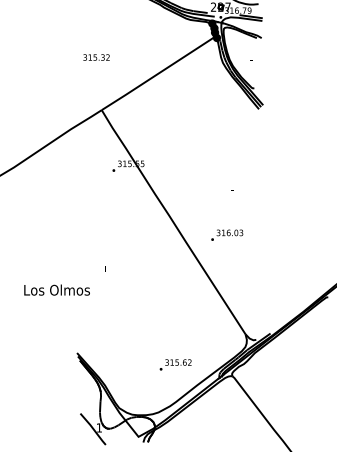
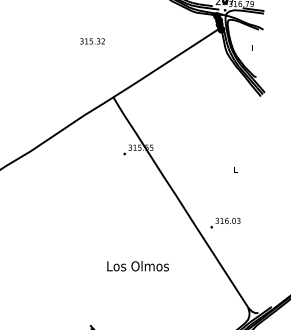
text: (96, 57) -> (92, 41), moved
text: (227, 234) -> (225, 222), moved
text: (56, 289) -> (137, 265), moved

